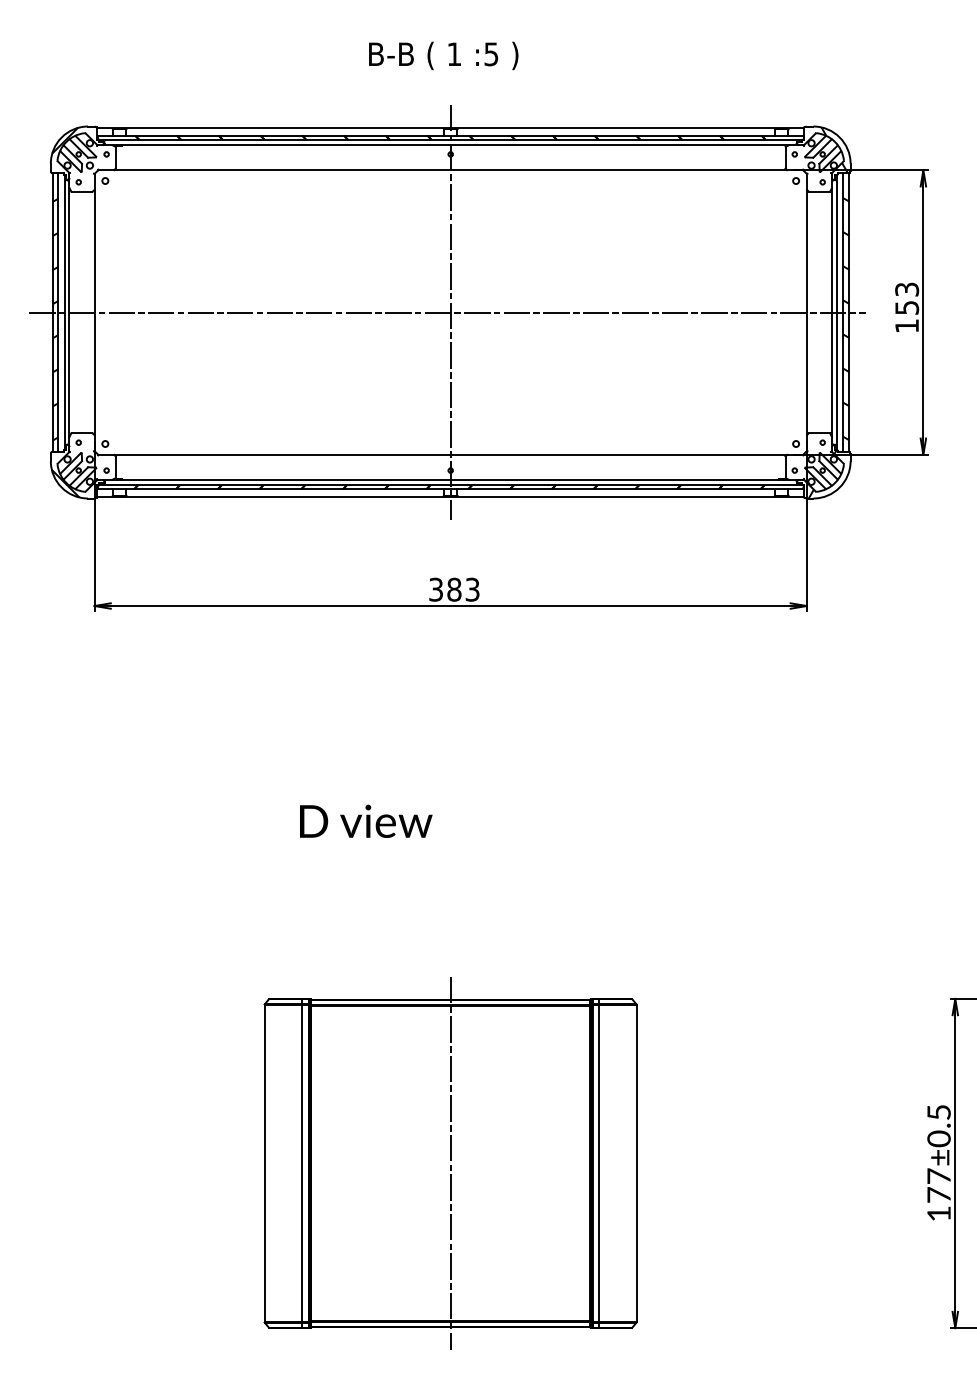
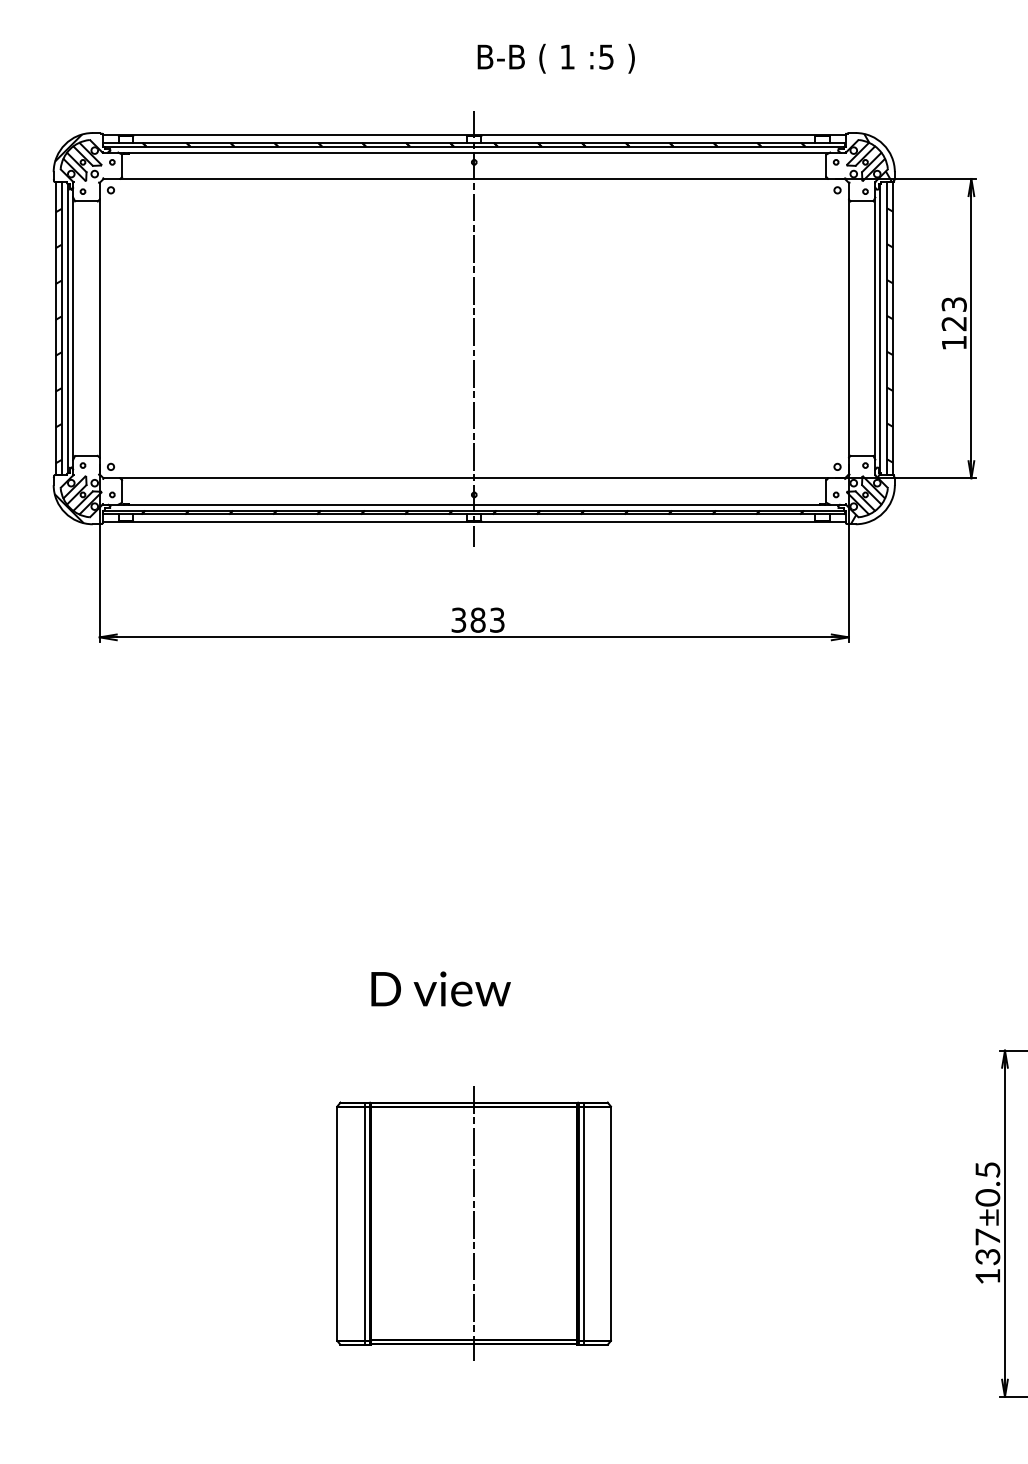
text: (443, 55) -> (556, 58), moved
text: (907, 307) -> (954, 323), 153 -> 123
line: (447, 312) -> (470, 328), removed
text: (366, 820) -> (441, 988), moved
part: (450, 1163) -> (474, 1223), size x0.7
text: (938, 1194) -> (987, 1256), 177±0.5 -> 137±0.5

